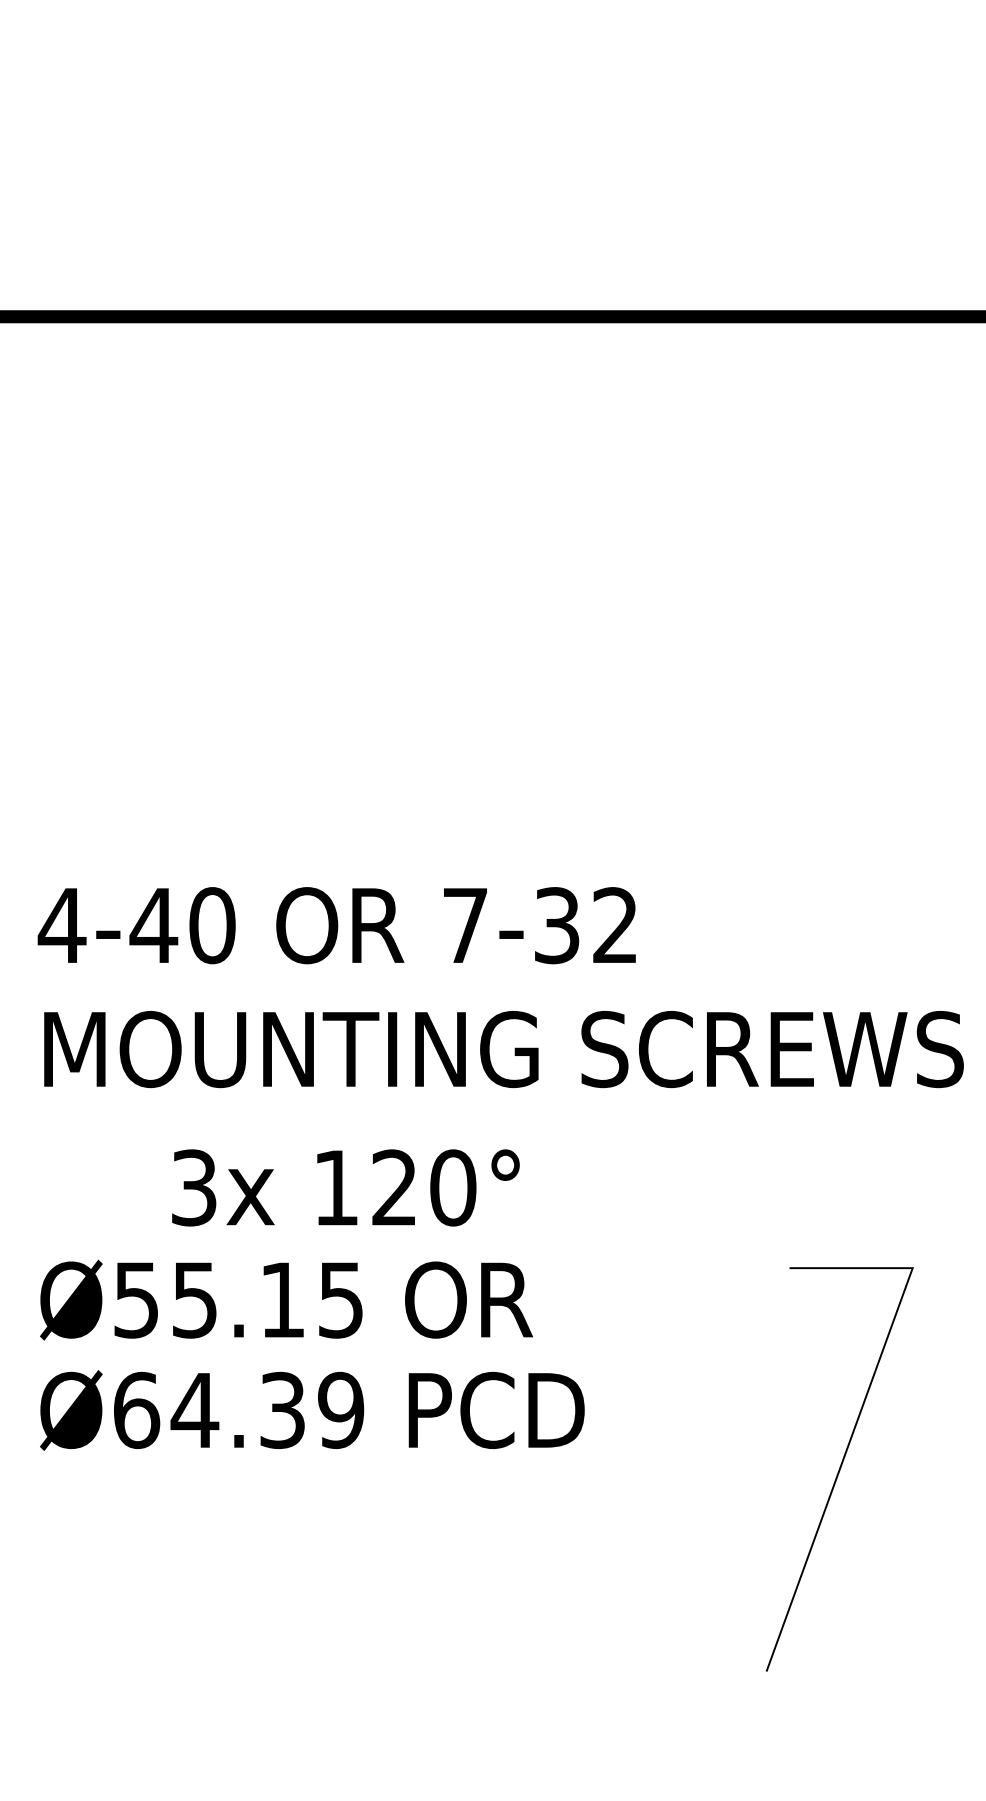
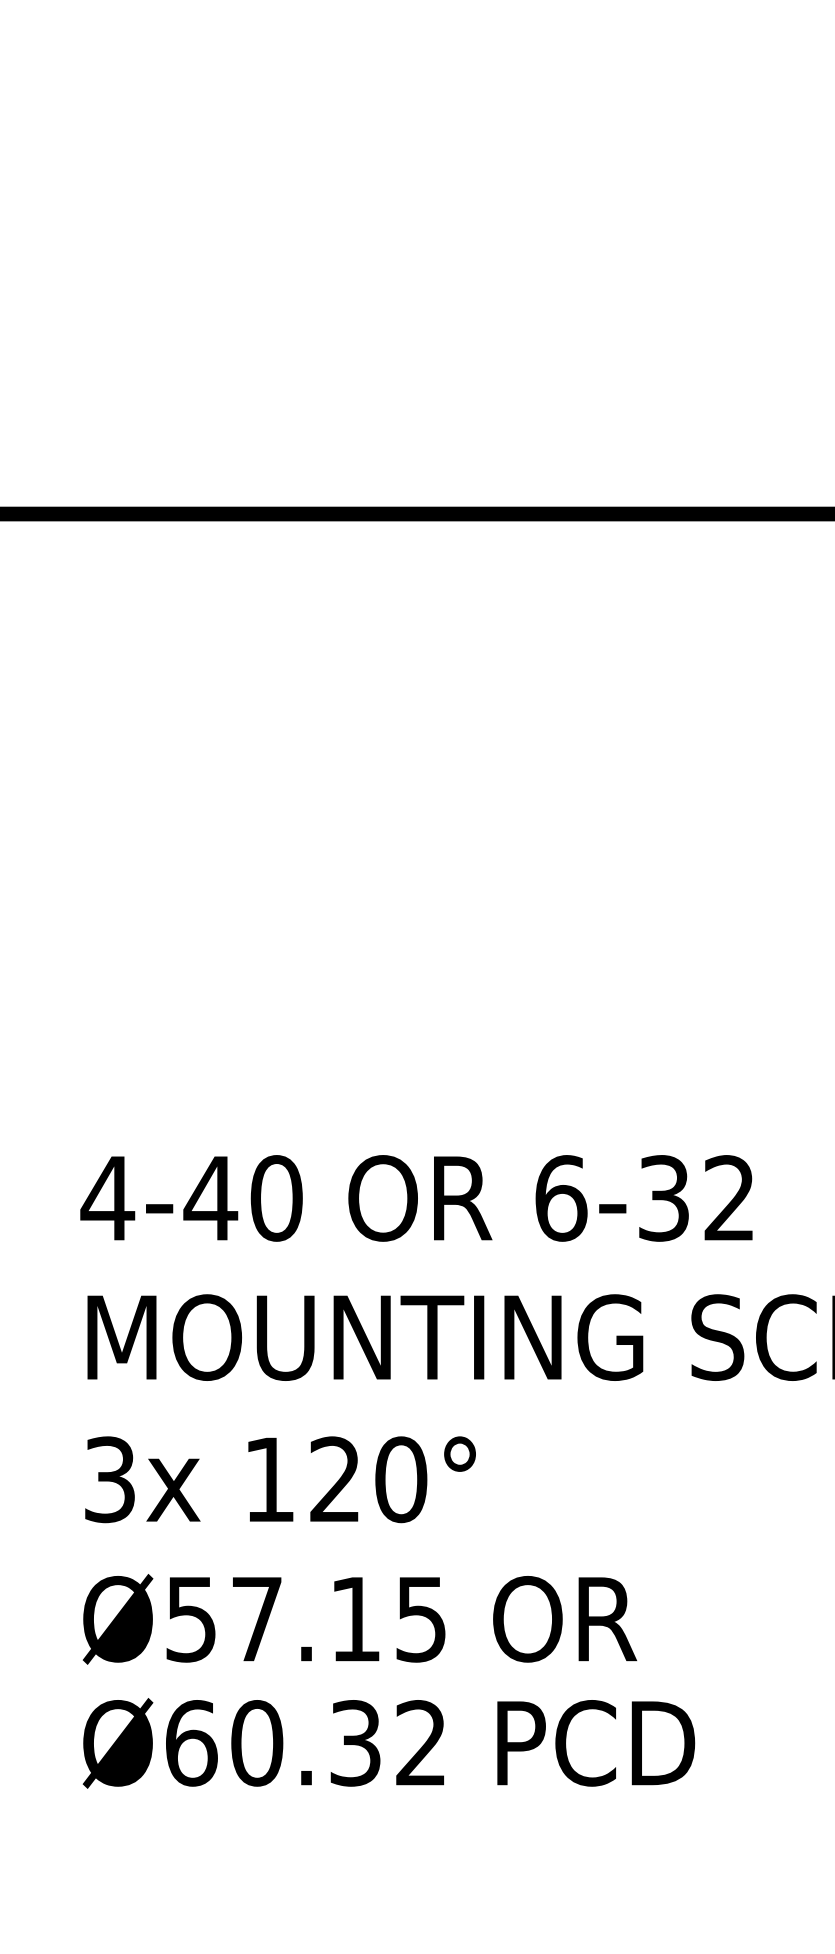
text: (465, 925) -> (561, 1198), 7-32 -> 6-32
text: (345, 1187) -> (280, 1479), moved
text: (194, 1300) -> (256, 1619), Ø55.15 -> Ø57.15
text: (267, 1410) -> (338, 1743), Ø64.39 -> Ø60.32

